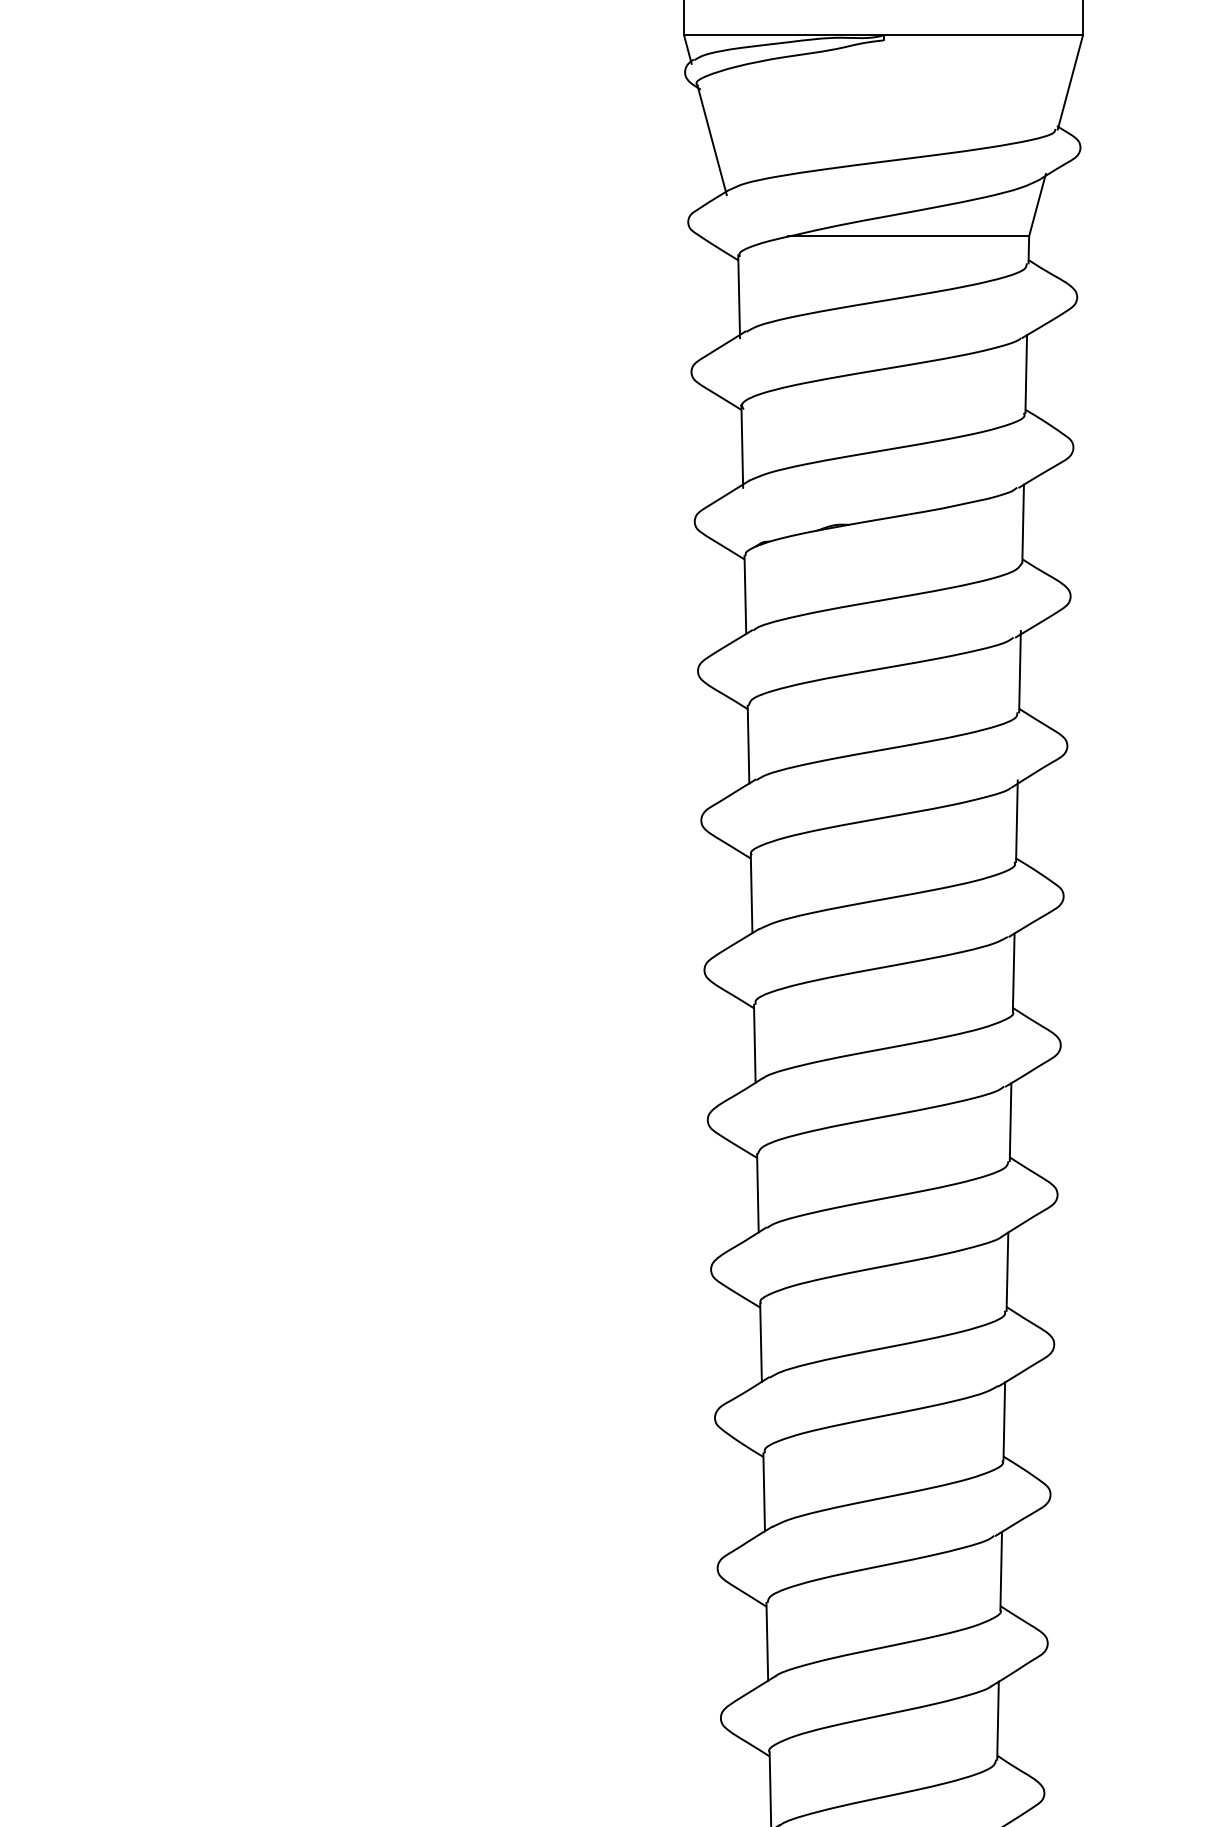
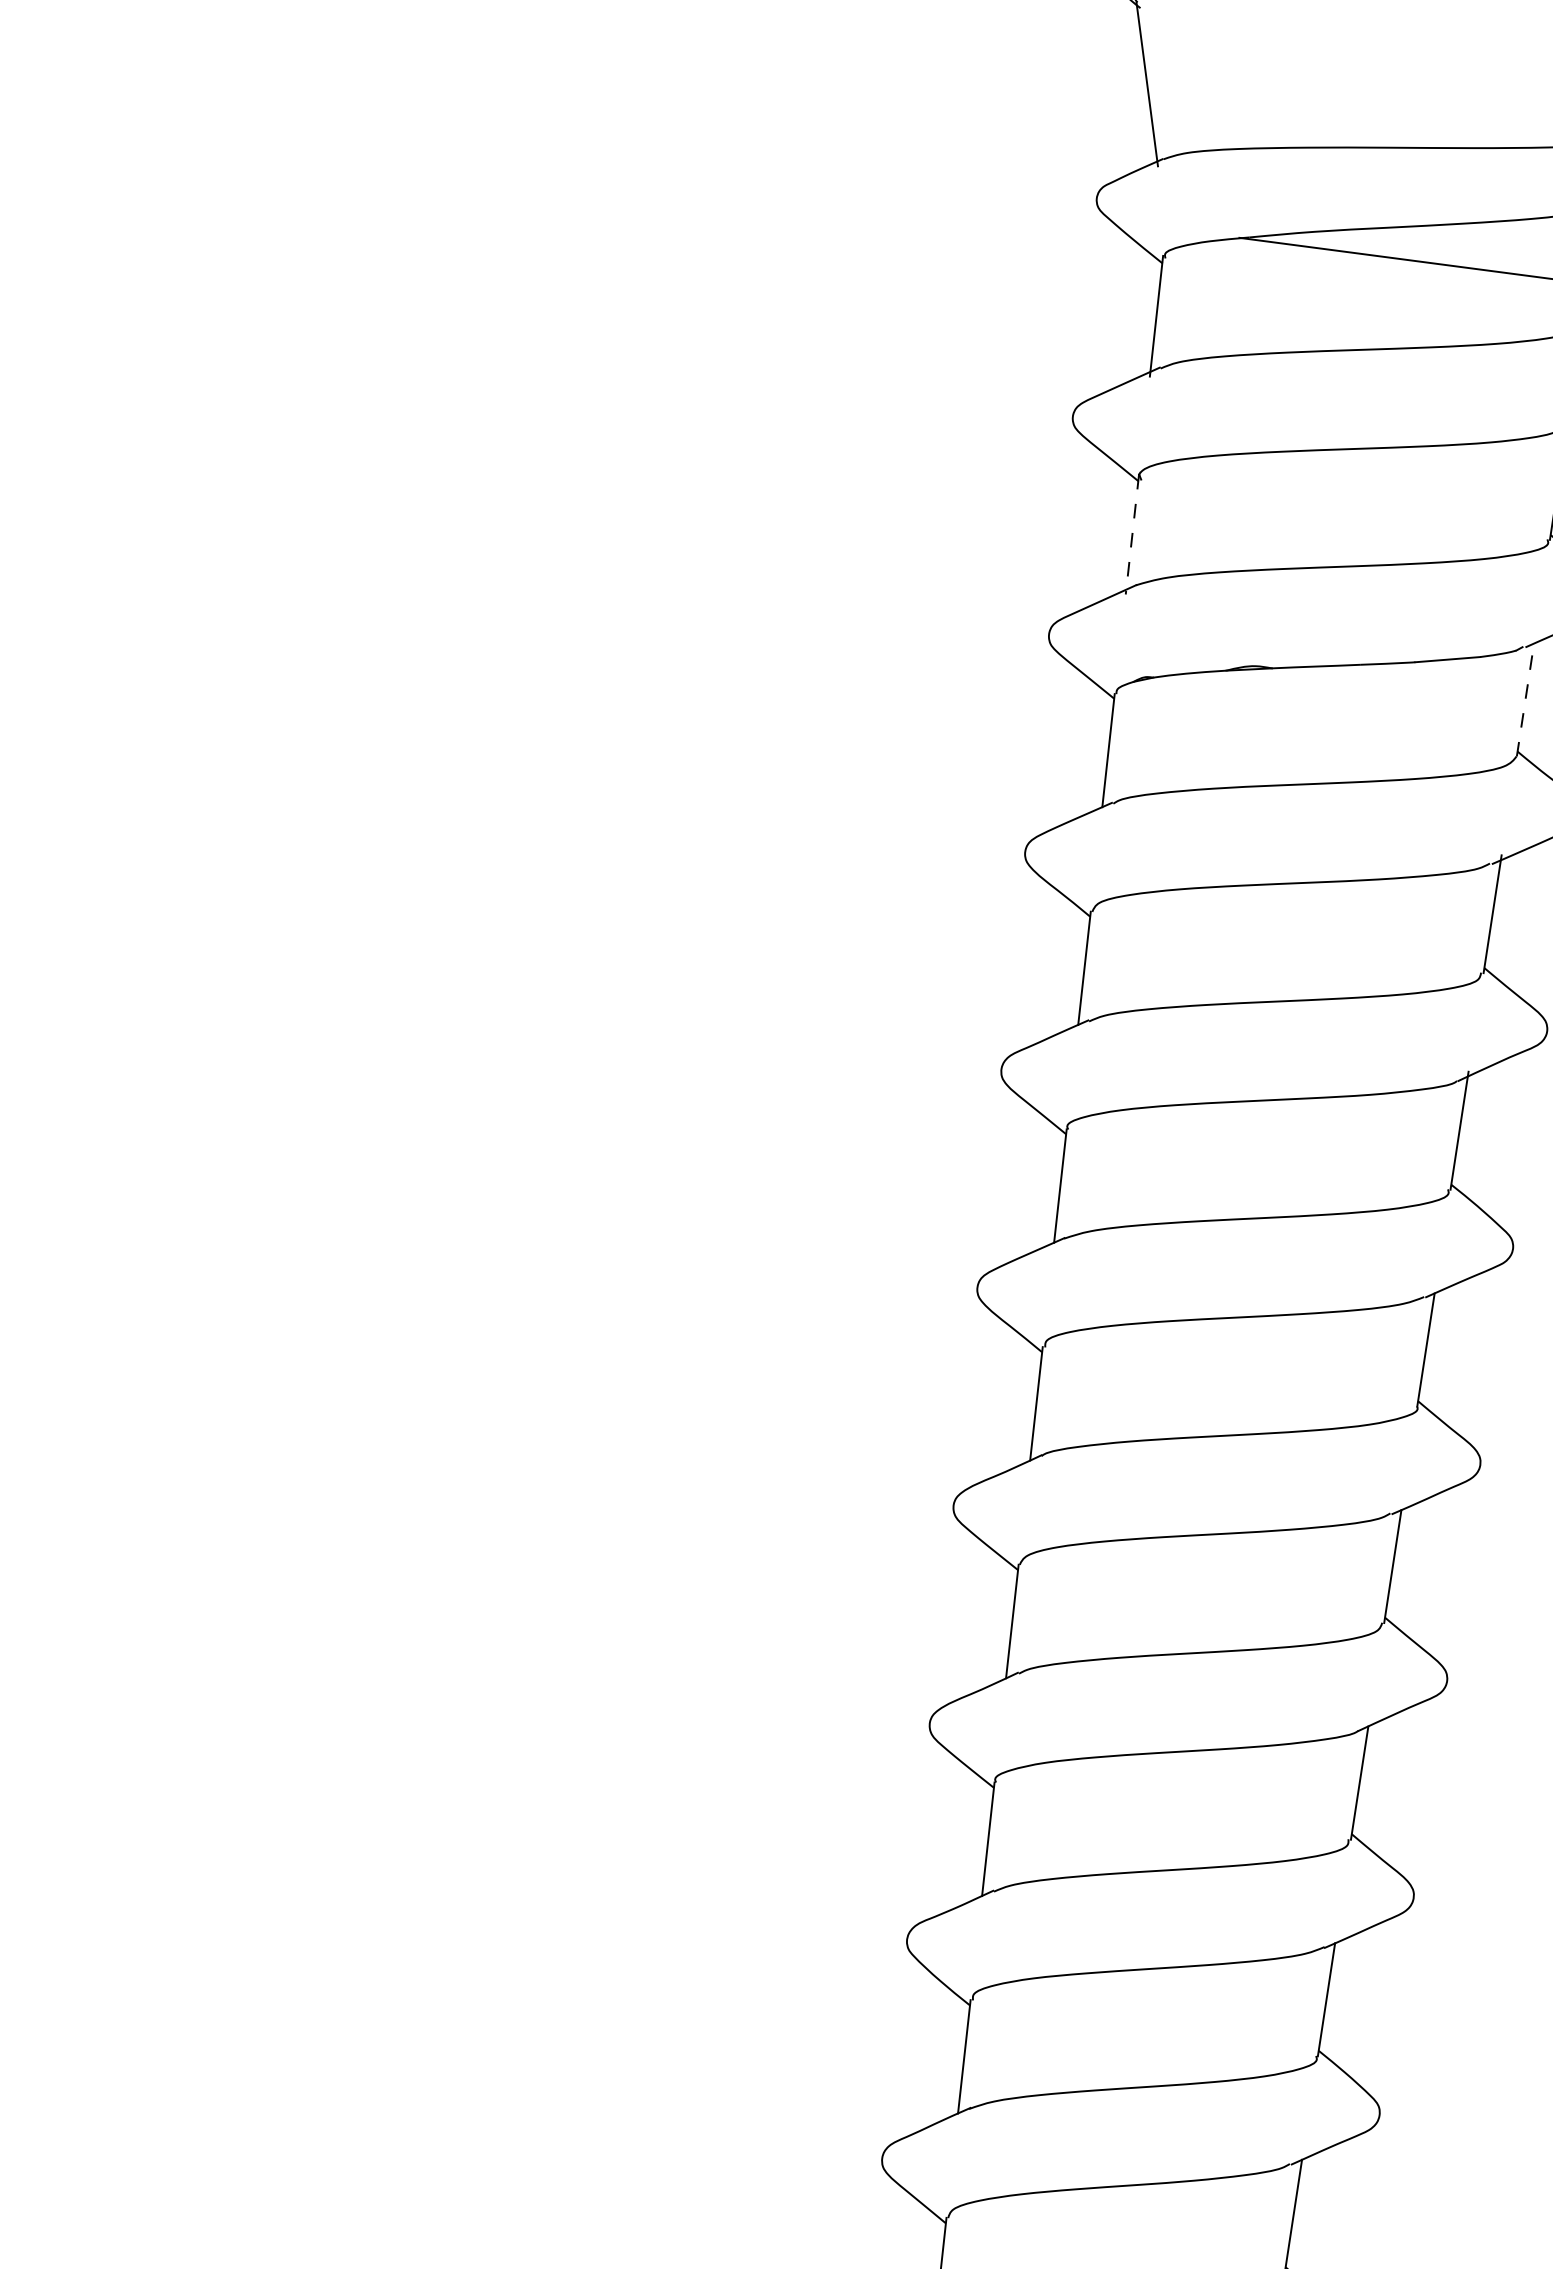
line: (742, 447) -> (1132, 535), solid -> dashed
line: (1023, 523) -> (1525, 699), solid -> dashed

